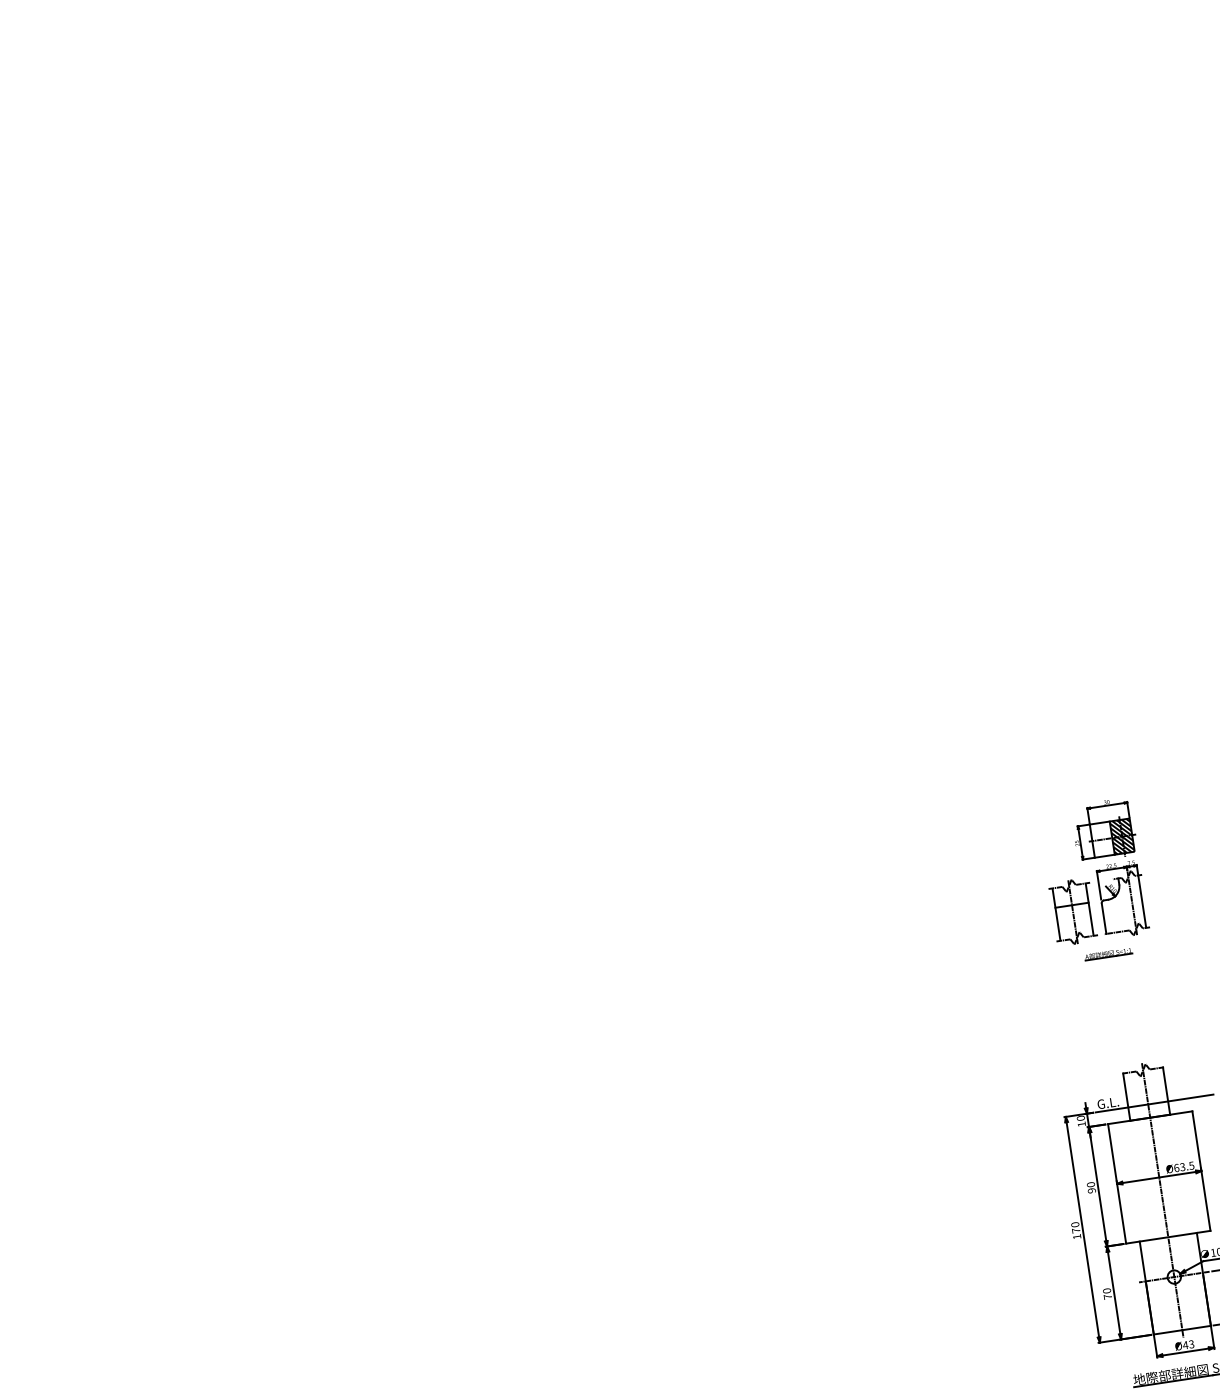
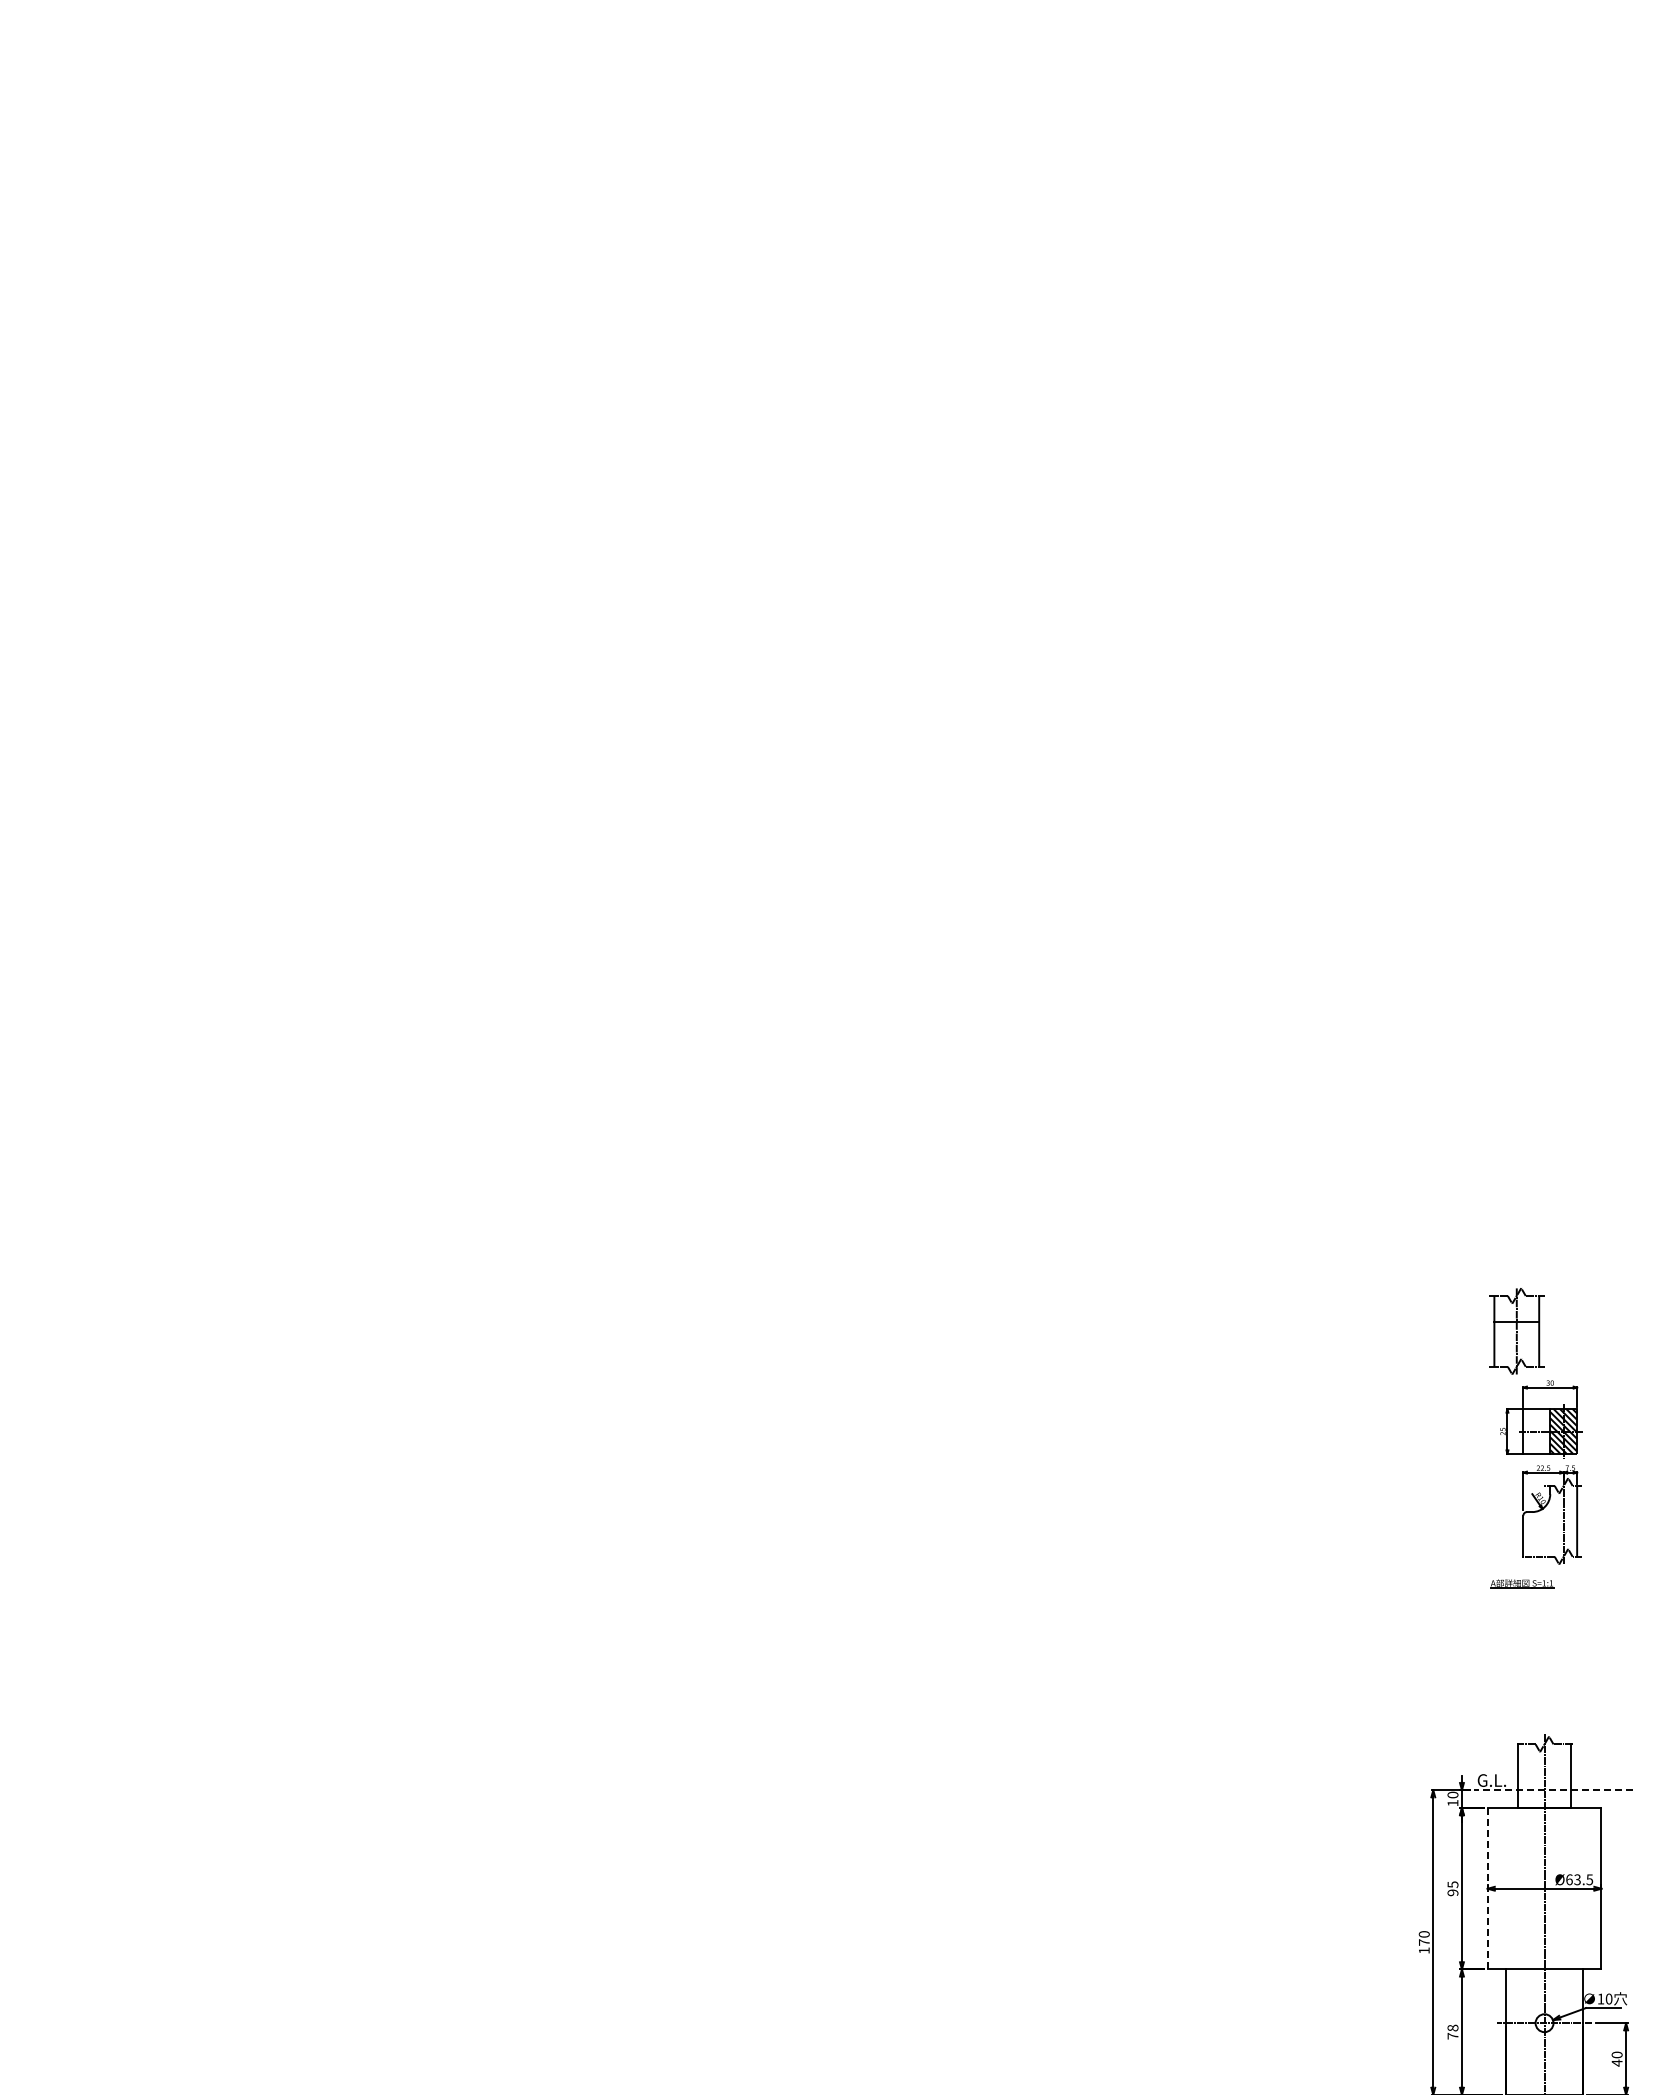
part: (1072, 912) -> (1516, 1331), moved
line: (1154, 1103) -> (1552, 1790), solid -> dashed
line: (1116, 1183) -> (1487, 1888), solid -> dashed
text: (1090, 1184) -> (1452, 1884), 90 -> 95
text: (1107, 1290) -> (1453, 2027), 70 -> 78

